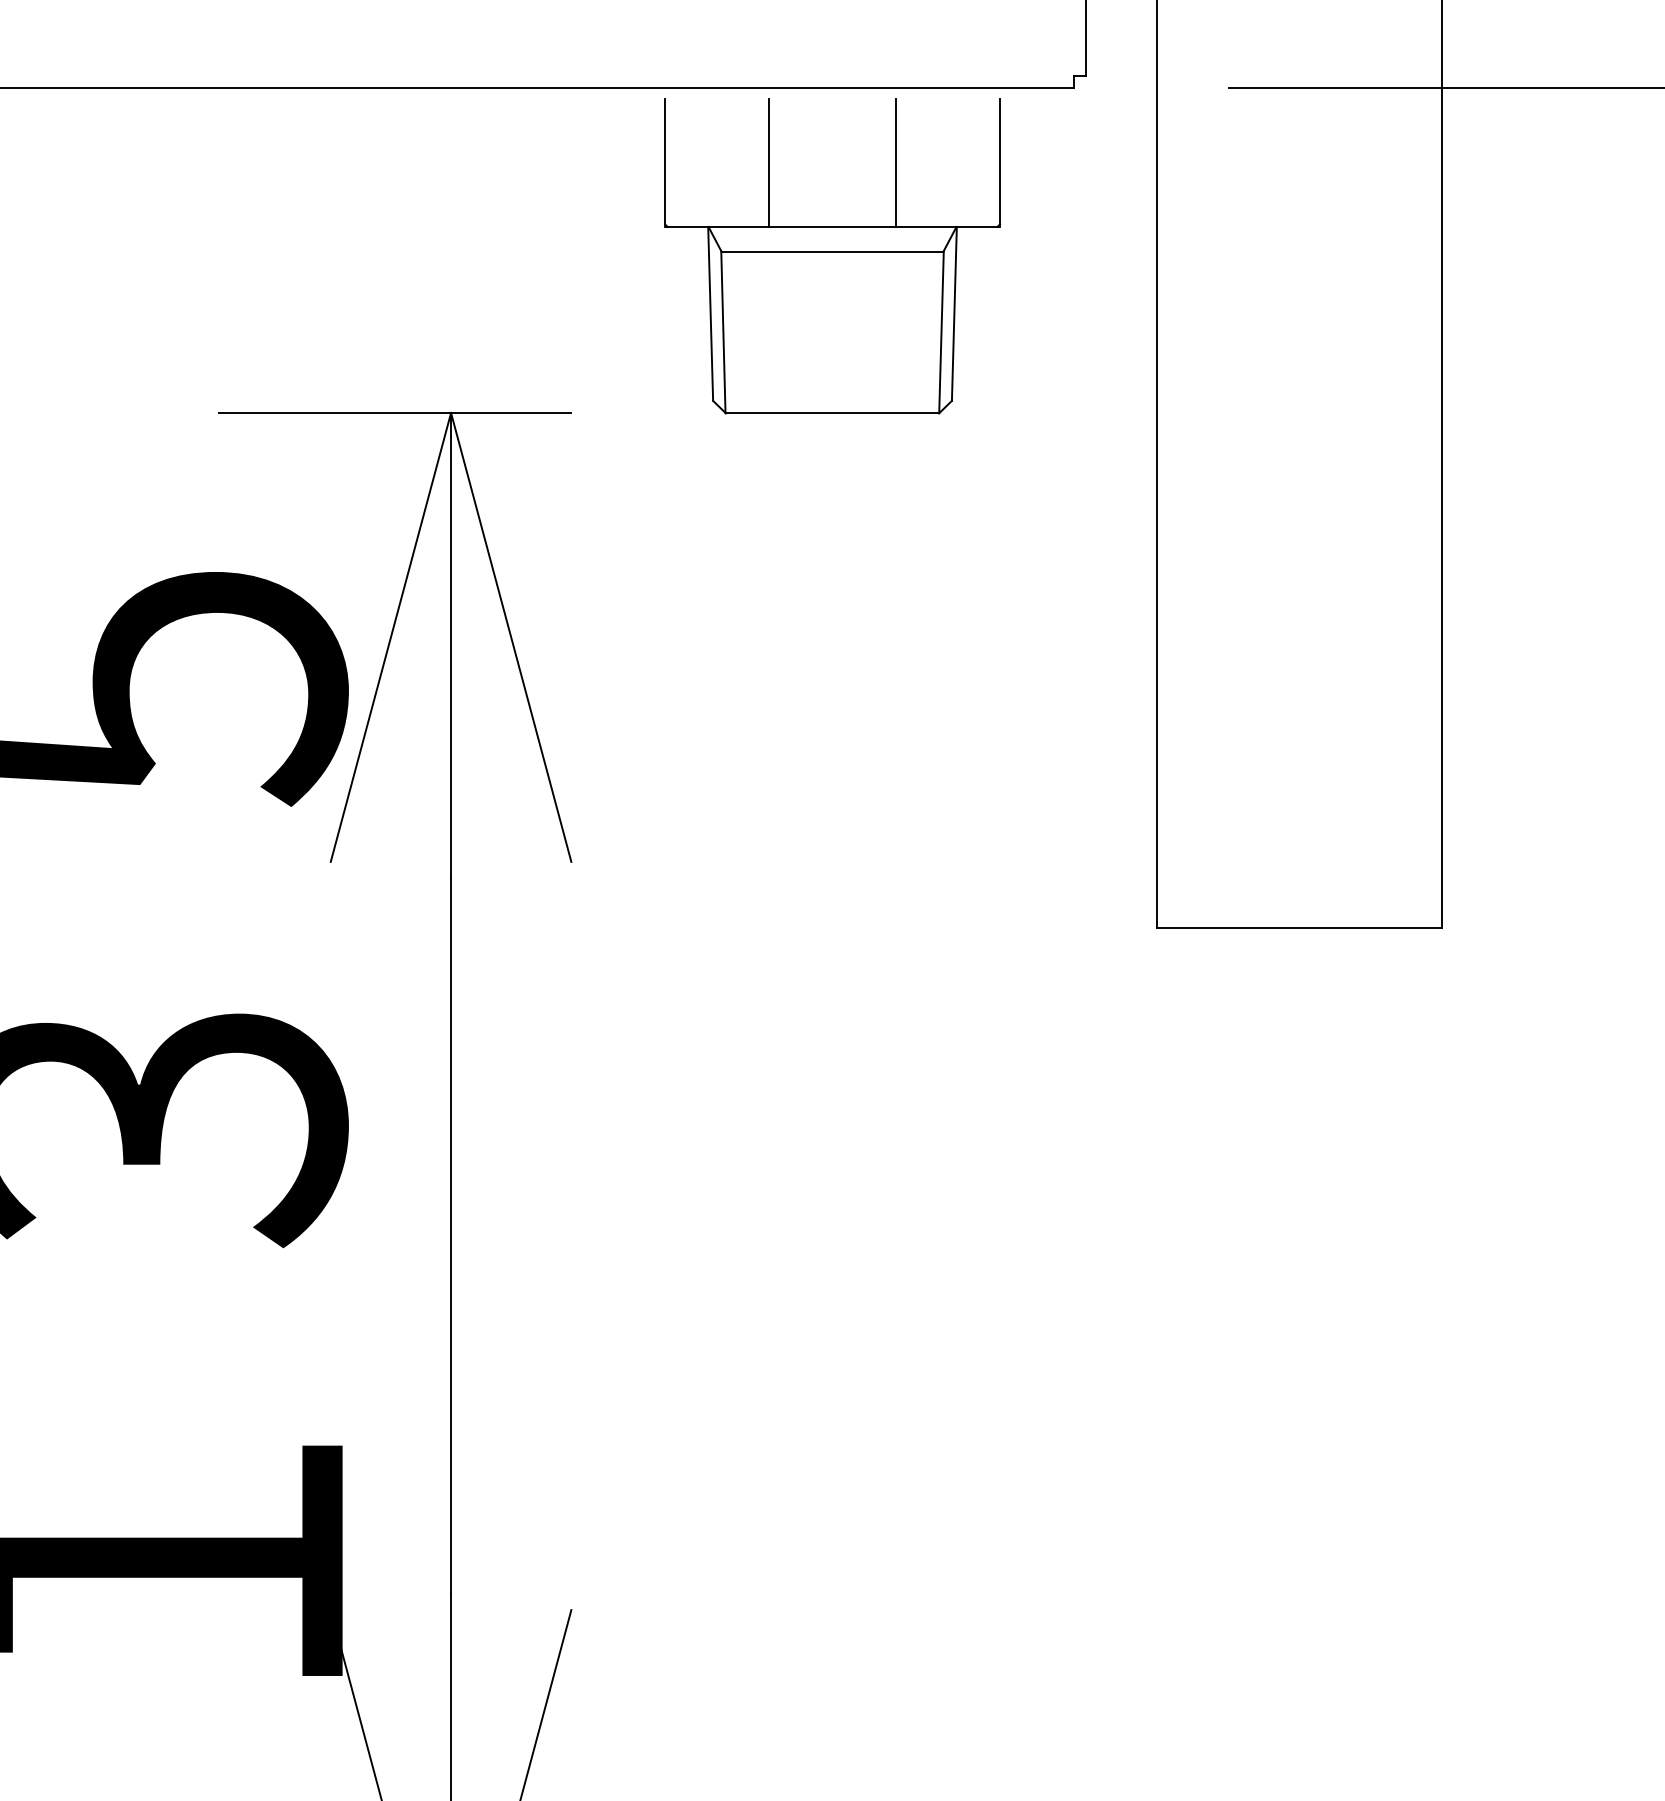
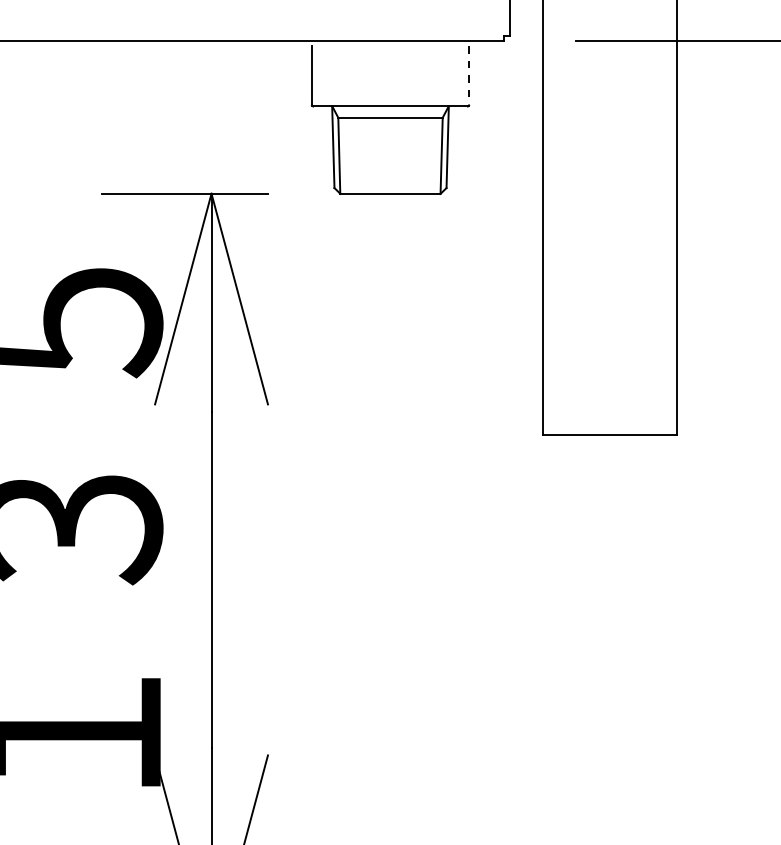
line: (768, 163) -> (360, 76), removed
line: (896, 163) -> (420, 76), removed
line: (1000, 163) -> (469, 76), solid -> dashed

